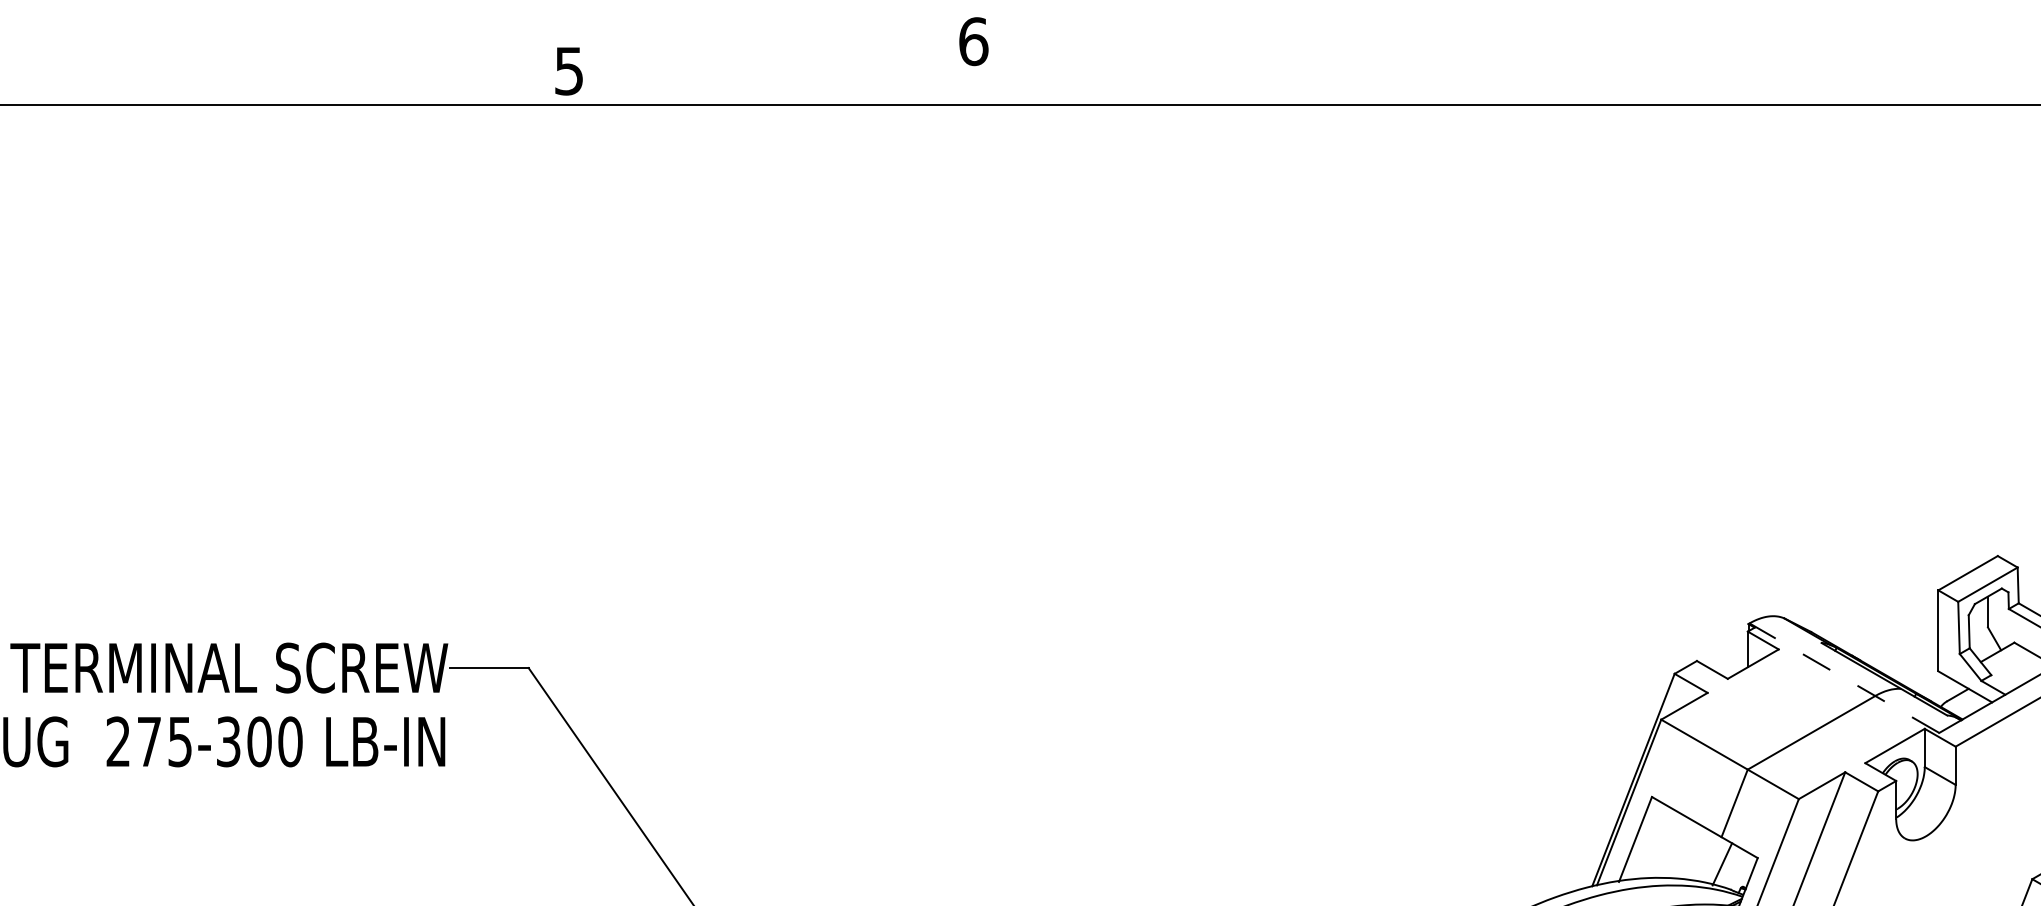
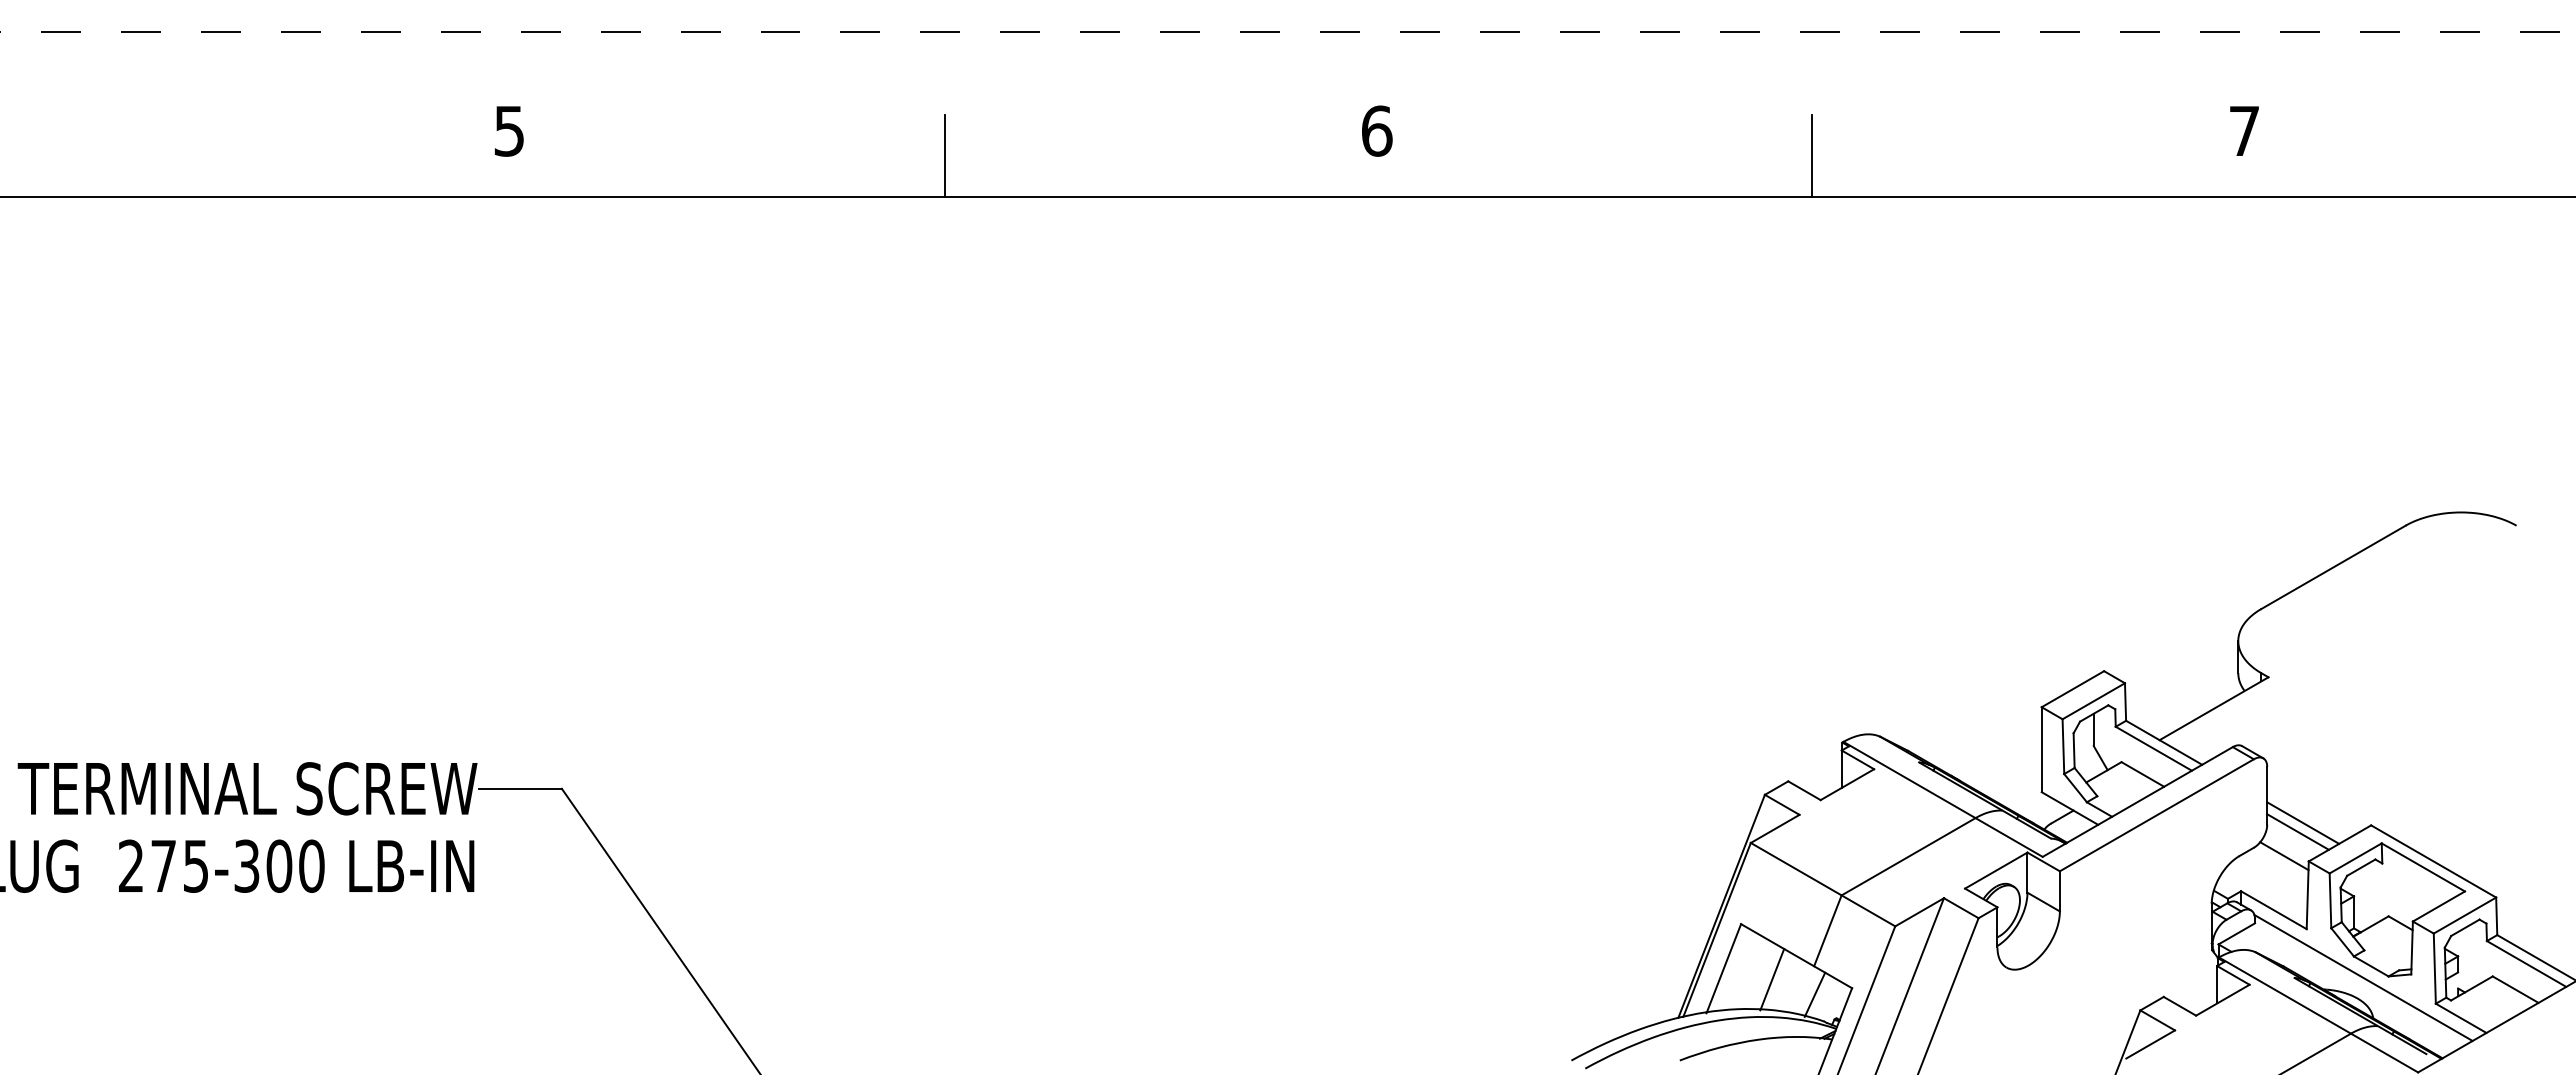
text: (974, 40) -> (1377, 130), moved
line: (893, 64) -> (944, 155), added
line: (1720, 64) -> (1812, 155), added
text: (569, 71) -> (509, 131), moved
line: (1844, 678) -> (1943, 799), dashed -> solid
line: (1681, 849) -> (1772, 979), added

